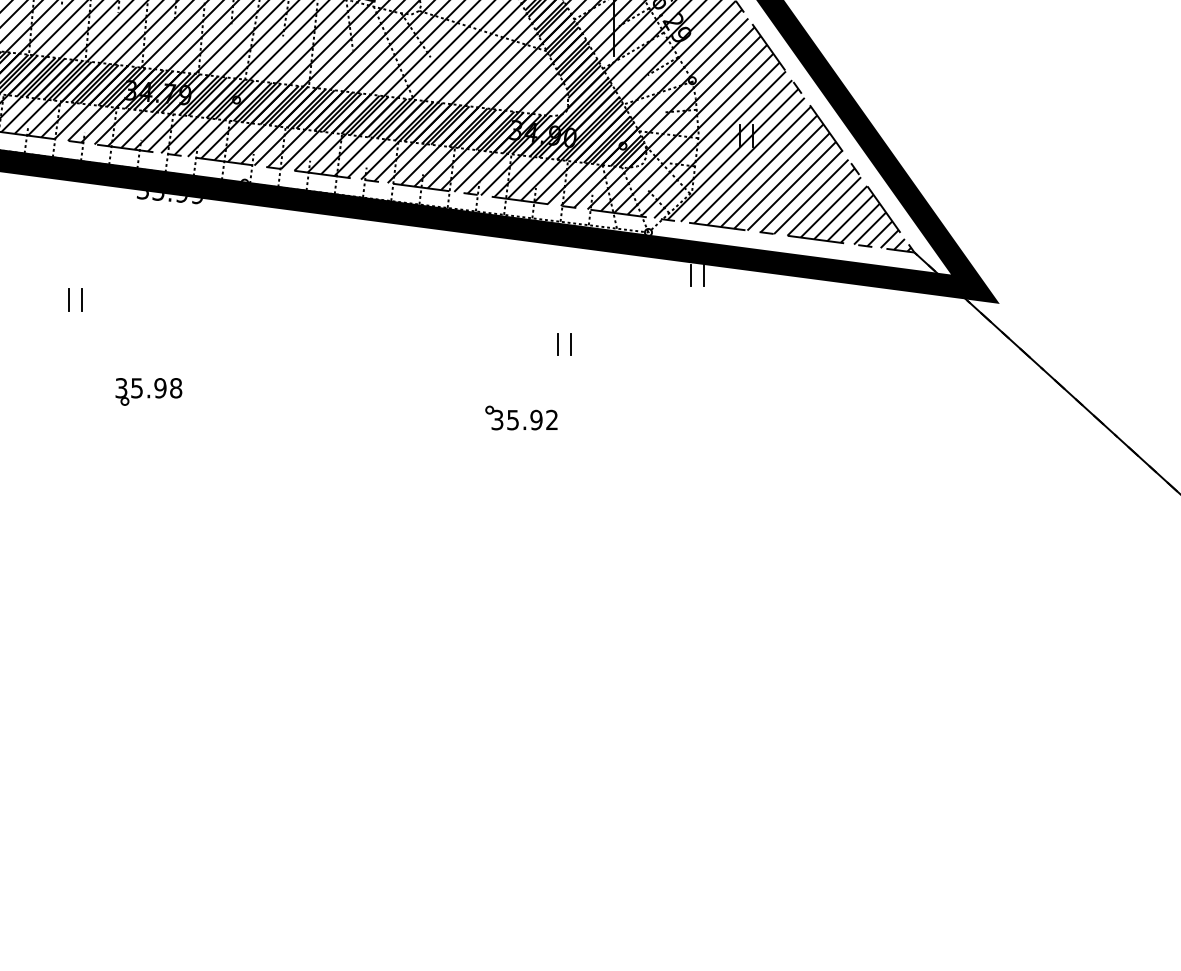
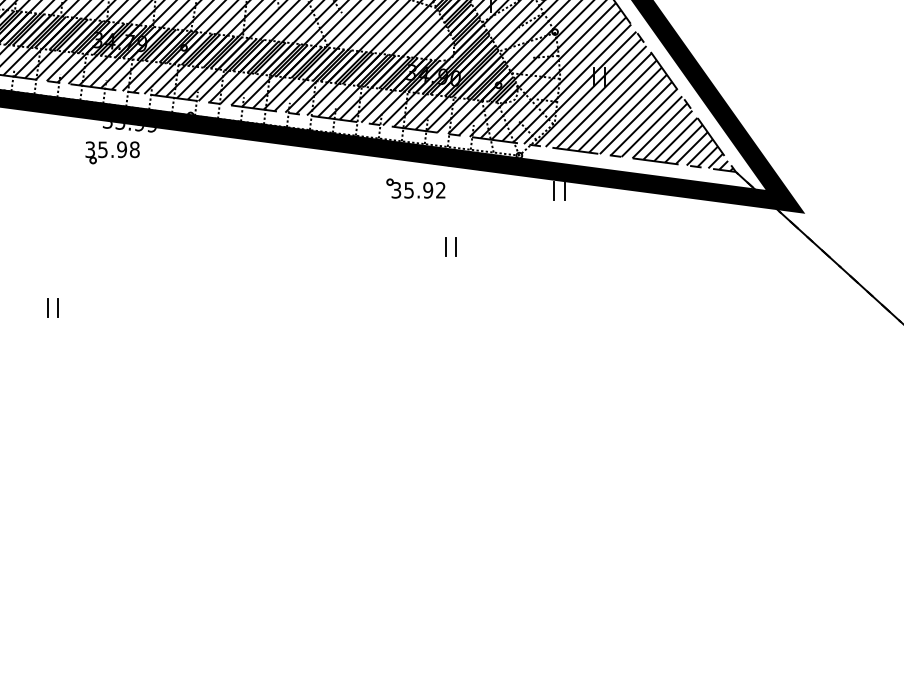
part: (75, 299) -> (52, 307), moved
part: (148, 391) -> (112, 152), moved
part: (521, 417) -> (415, 188), moved

